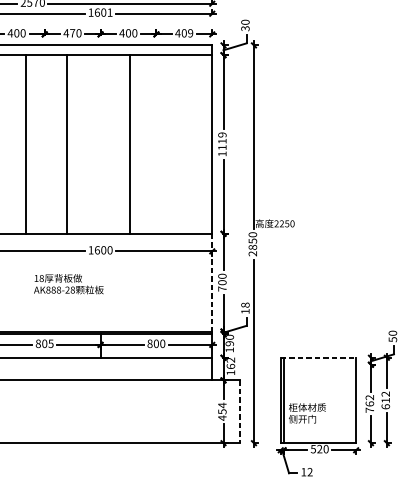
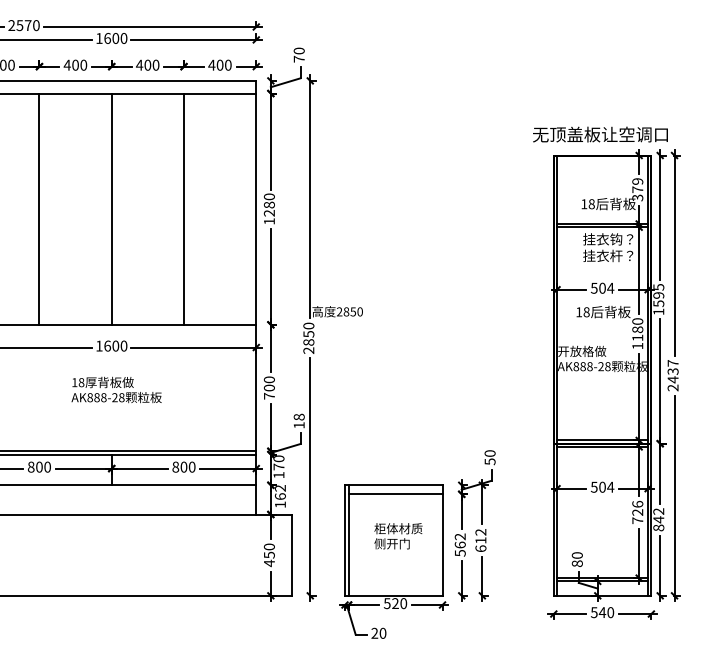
text: (109, 12) -> (123, 38), 1601 -> 1600
text: (244, 28) -> (298, 58), 30 -> 70
text: (72, 32) -> (75, 64), 470 -> 400
text: (190, 33) -> (228, 65), 409 -> 400
text: (221, 140) -> (268, 204), 1119 -> 1280
line: (26, 143) -> (39, 208), moved
line: (67, 143) -> (111, 208), moved
line: (130, 143) -> (184, 208), moved
text: (281, 223) -> (346, 311), 2250 -> 2850
text: (68, 283) -> (116, 389), moved
line: (212, 283) -> (256, 388), dashed -> solid
text: (50, 343) -> (47, 466), 805 -> 800
text: (229, 343) -> (278, 466), 190 -> 170
line: (318, 357) -> (393, 485), dashed -> solid
line: (319, 364) -> (395, 494), added
text: (221, 405) -> (268, 546), 454 -> 450
text: (370, 409) -> (460, 552), 762 -> 562
line: (240, 412) -> (292, 555), dashed -> solid
text: (307, 413) -> (398, 536), moved
text: (306, 471) -> (378, 632), 12 -> 20

